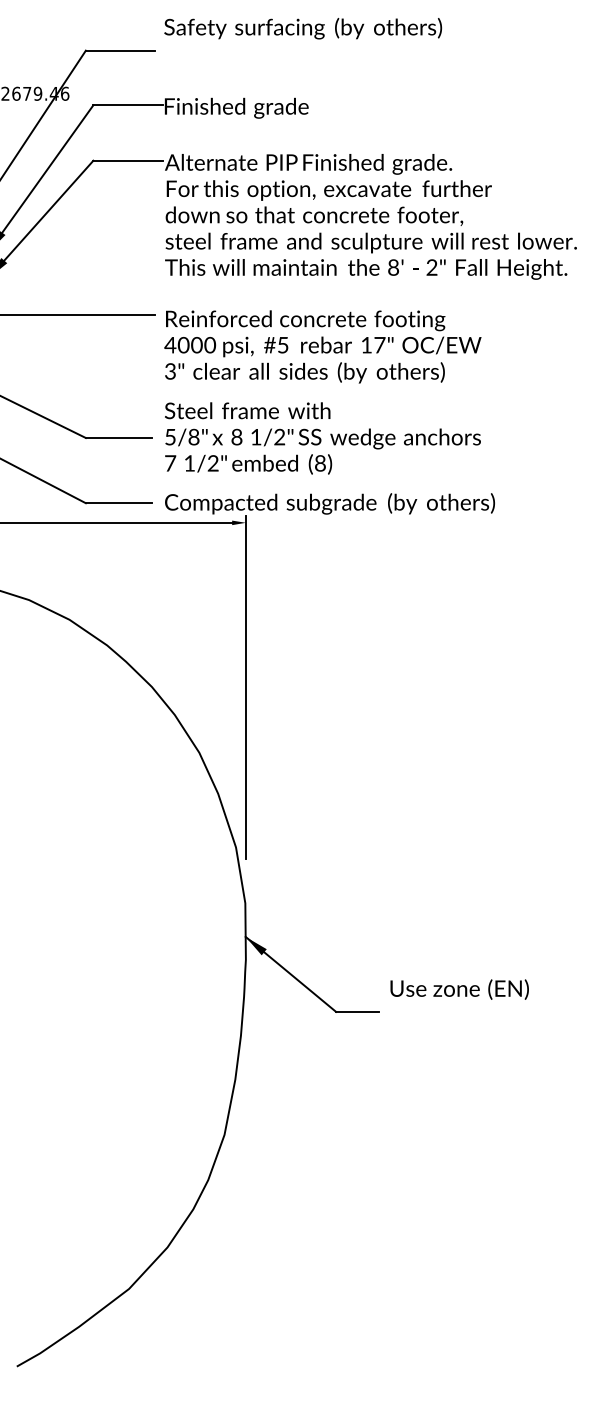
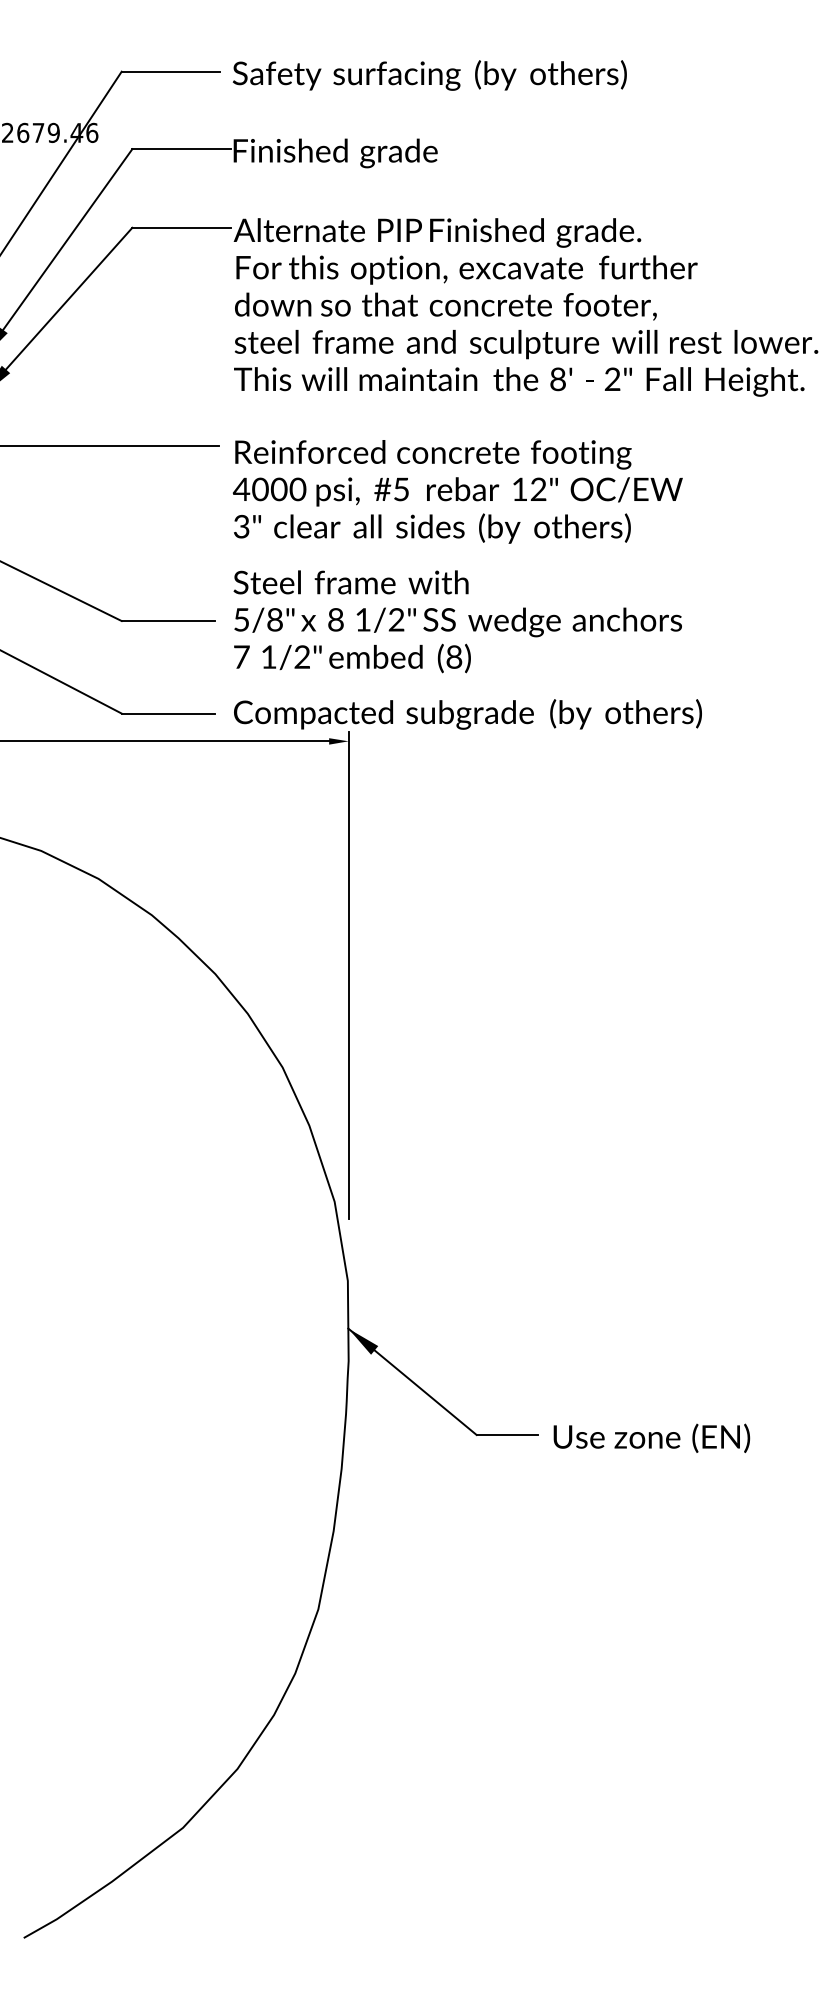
text: (302, 28) -> (429, 75), moved
text: (379, 344) -> (538, 488), 17" -> 12"
text: (459, 989) -> (651, 1437), moved

